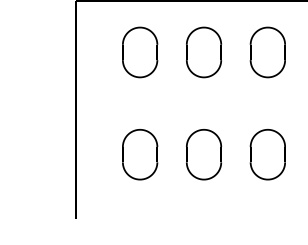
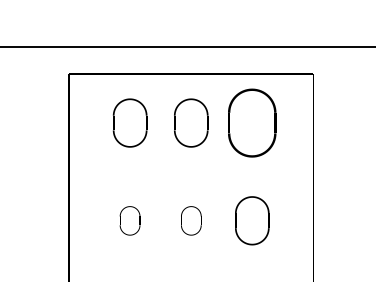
part: (268, 51) -> (252, 122), size x1.4
part: (139, 154) -> (129, 220), size x0.6
part: (204, 154) -> (191, 220), size x0.6

